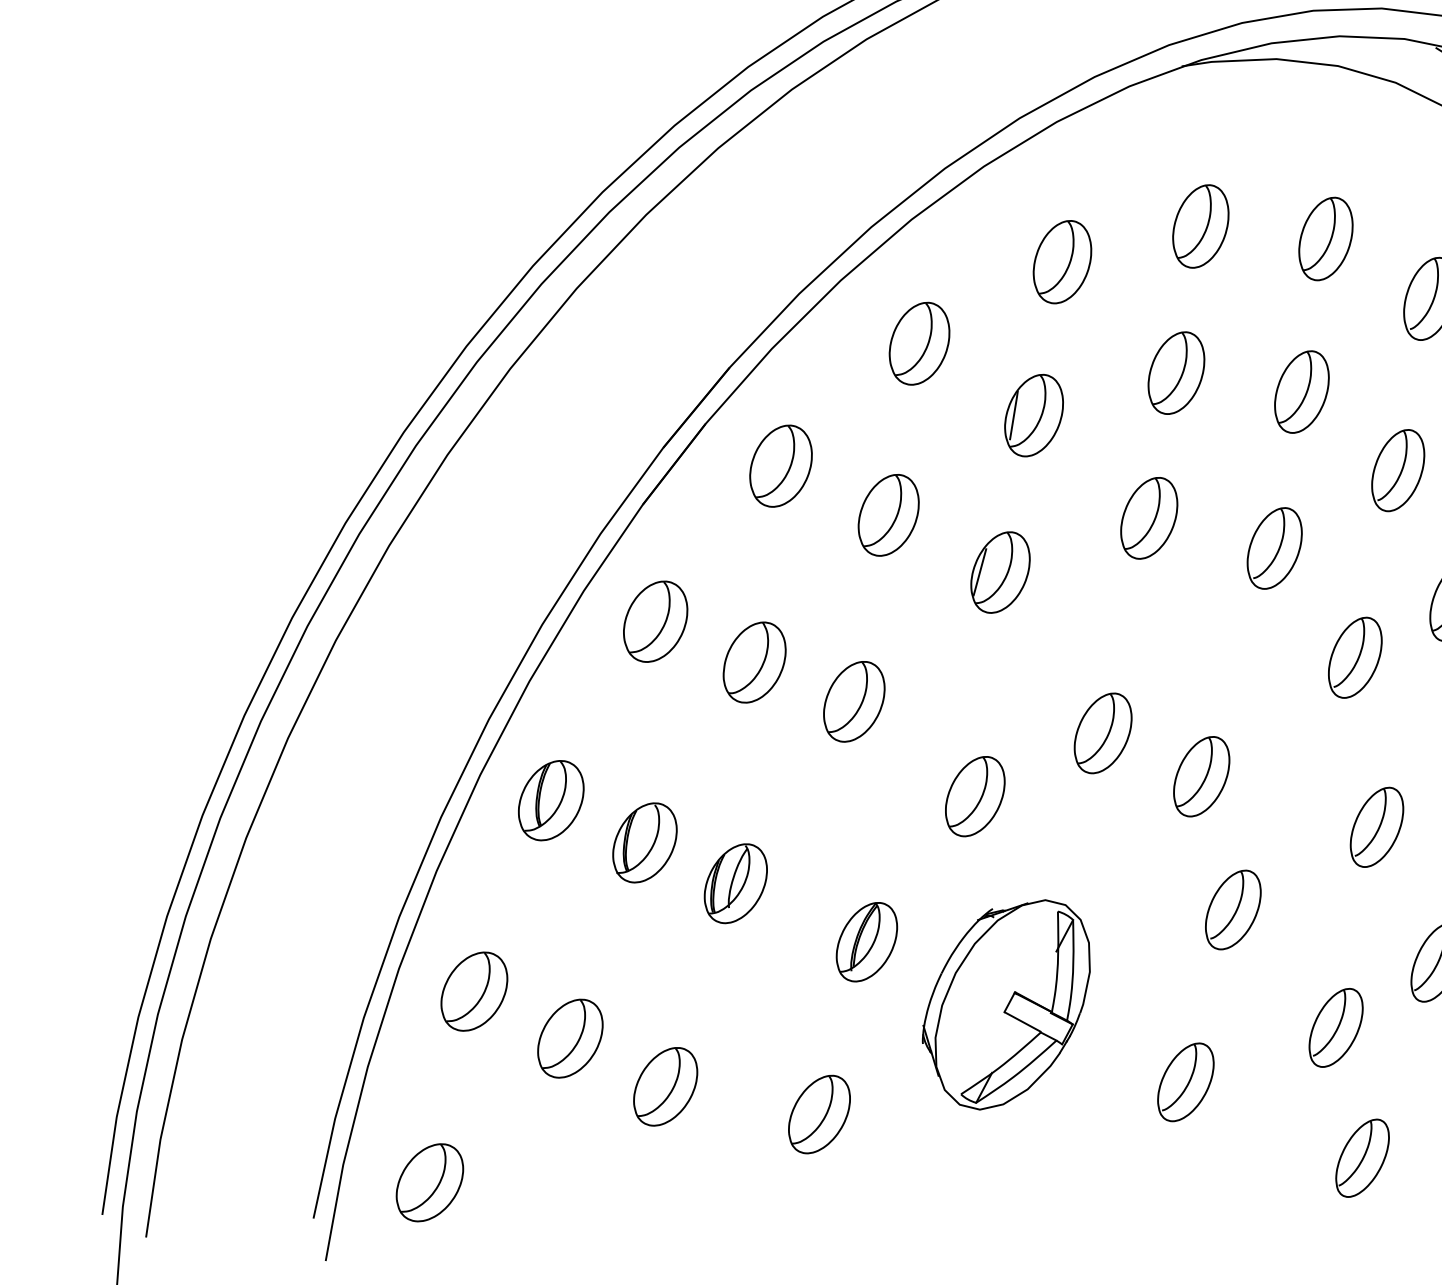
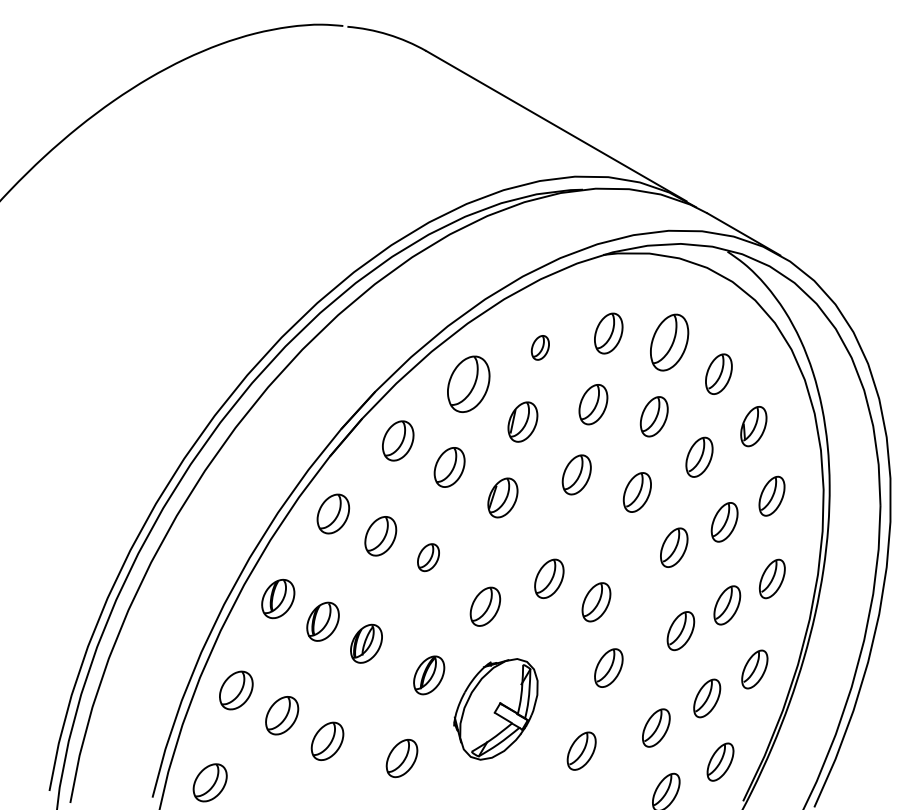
part: (1325, 238) -> (669, 342), size x1.4
part: (1062, 261) -> (540, 347), size x0.6
part: (919, 344) -> (468, 384), size x1.4
part: (854, 701) -> (428, 557), size x0.7

